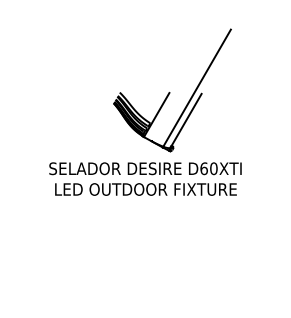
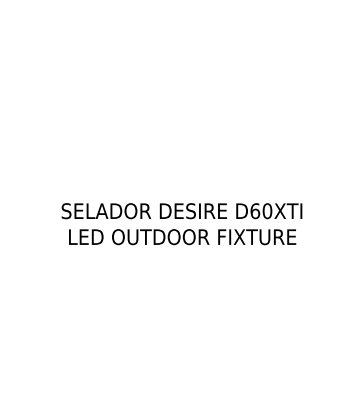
part: (172, 90) -> (215, 113), removed

